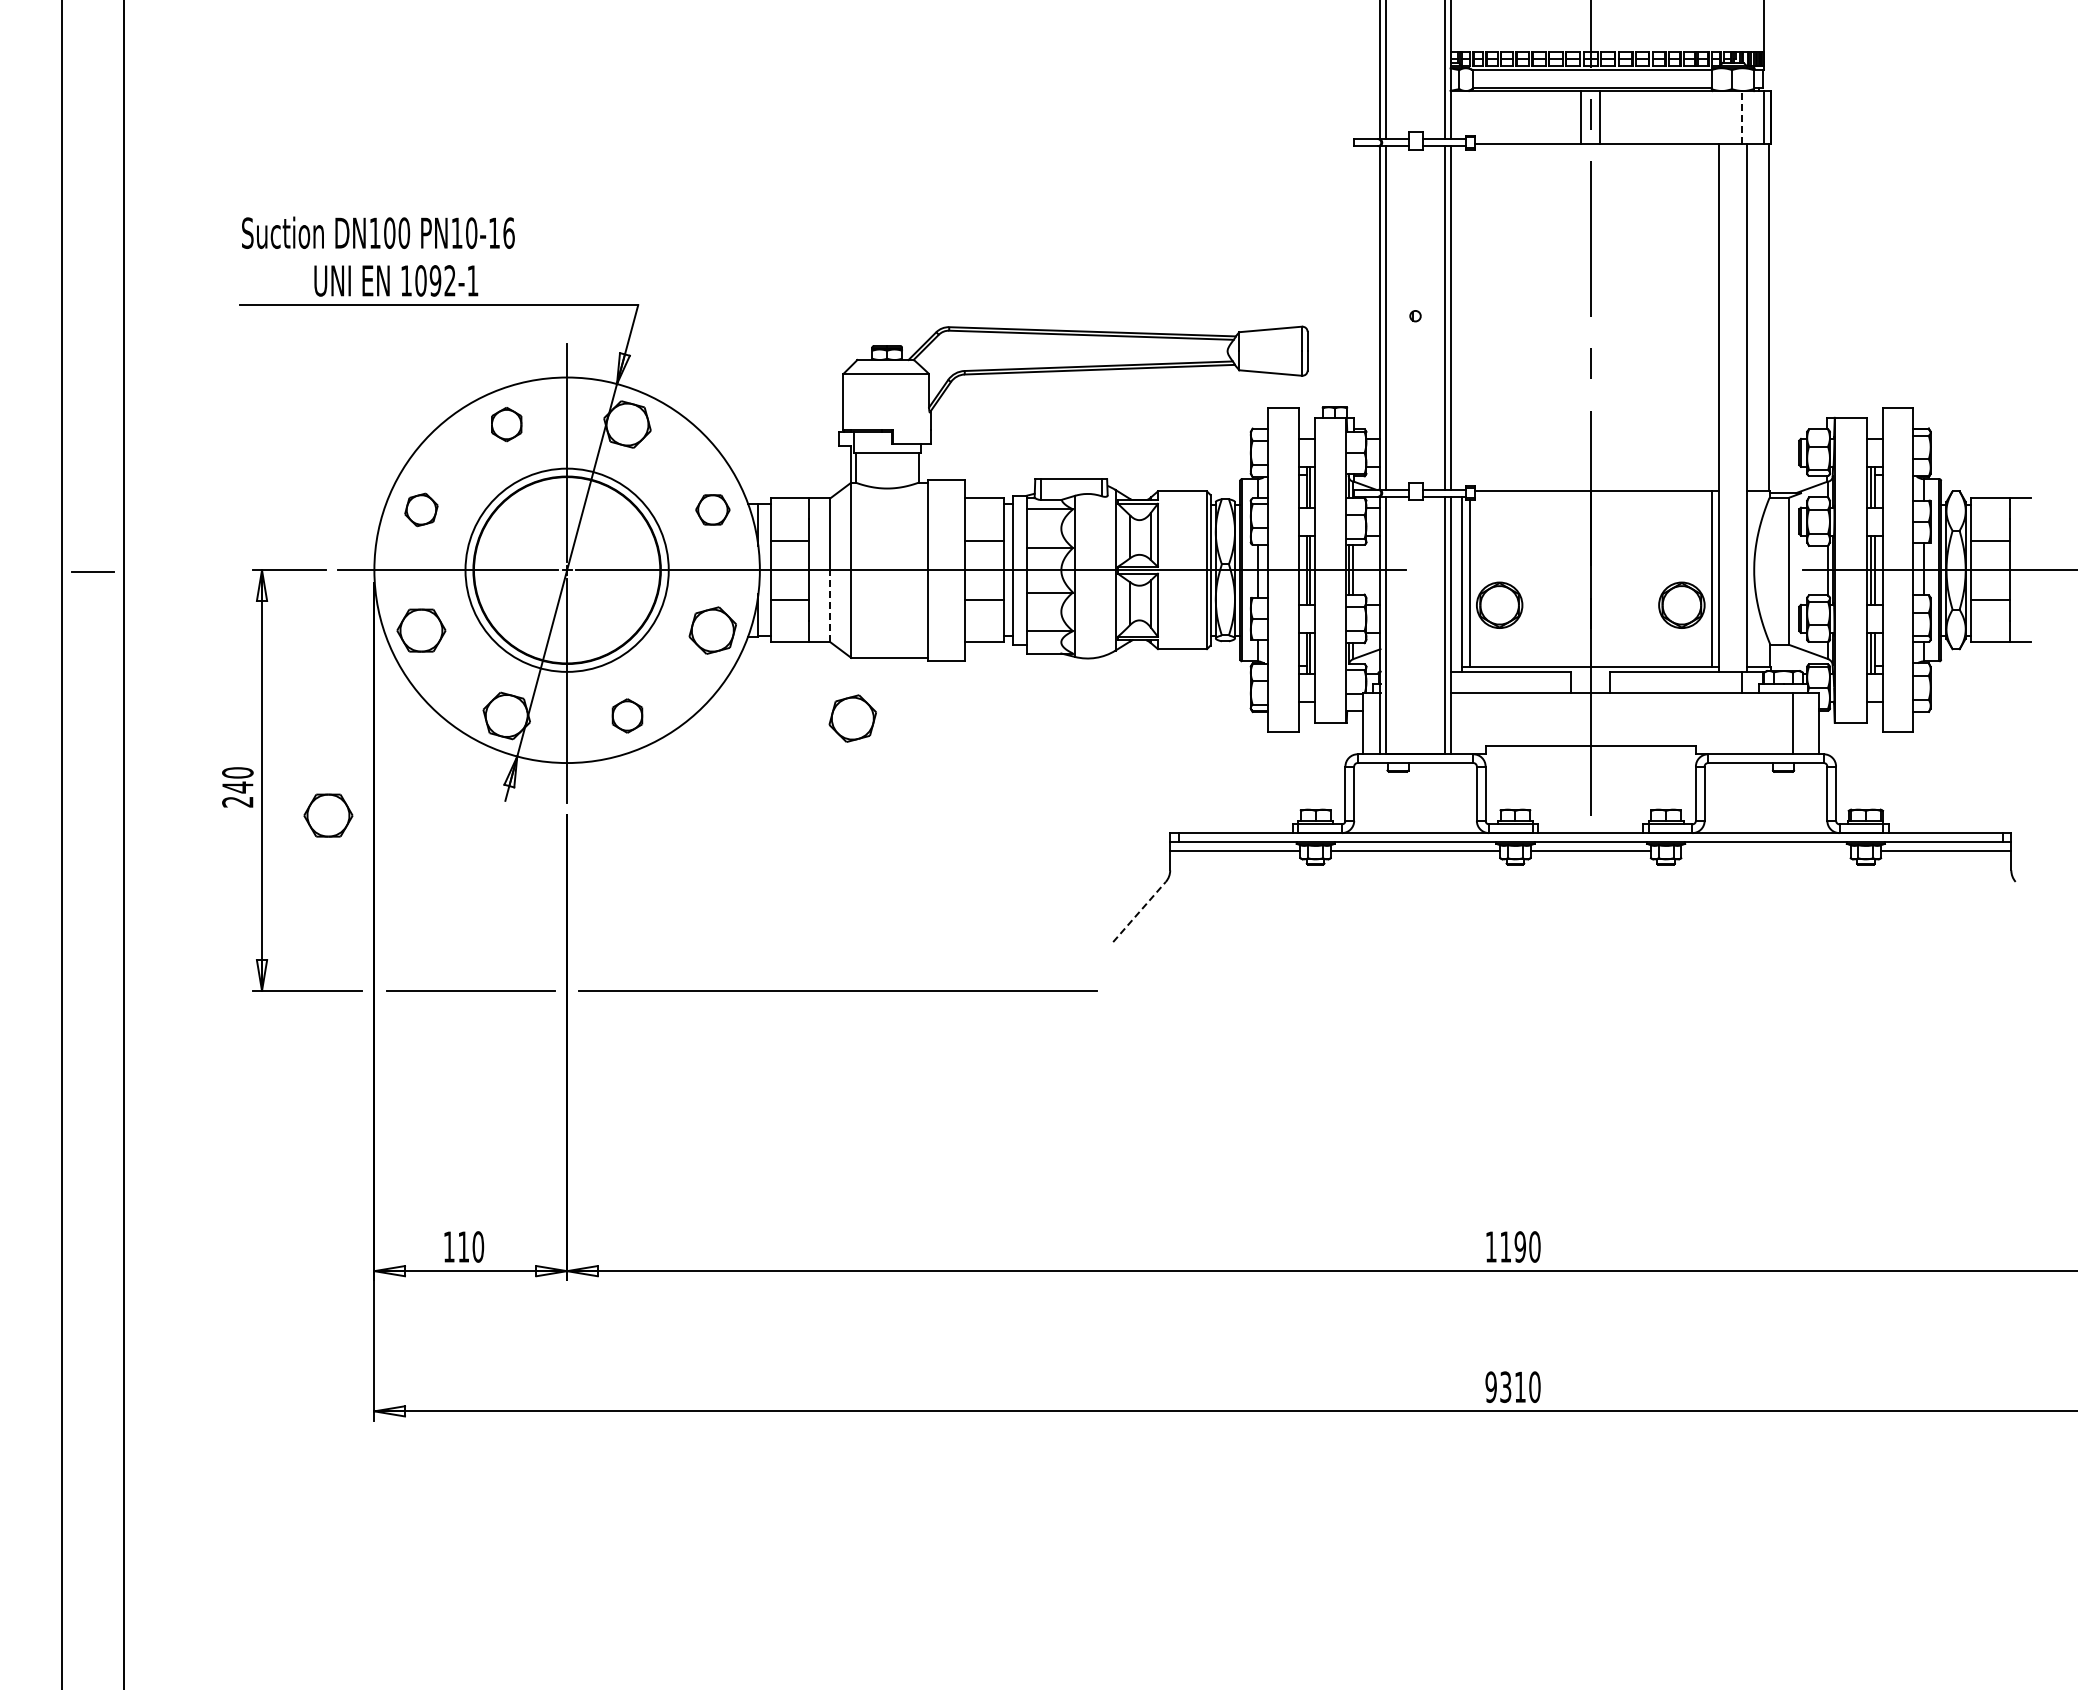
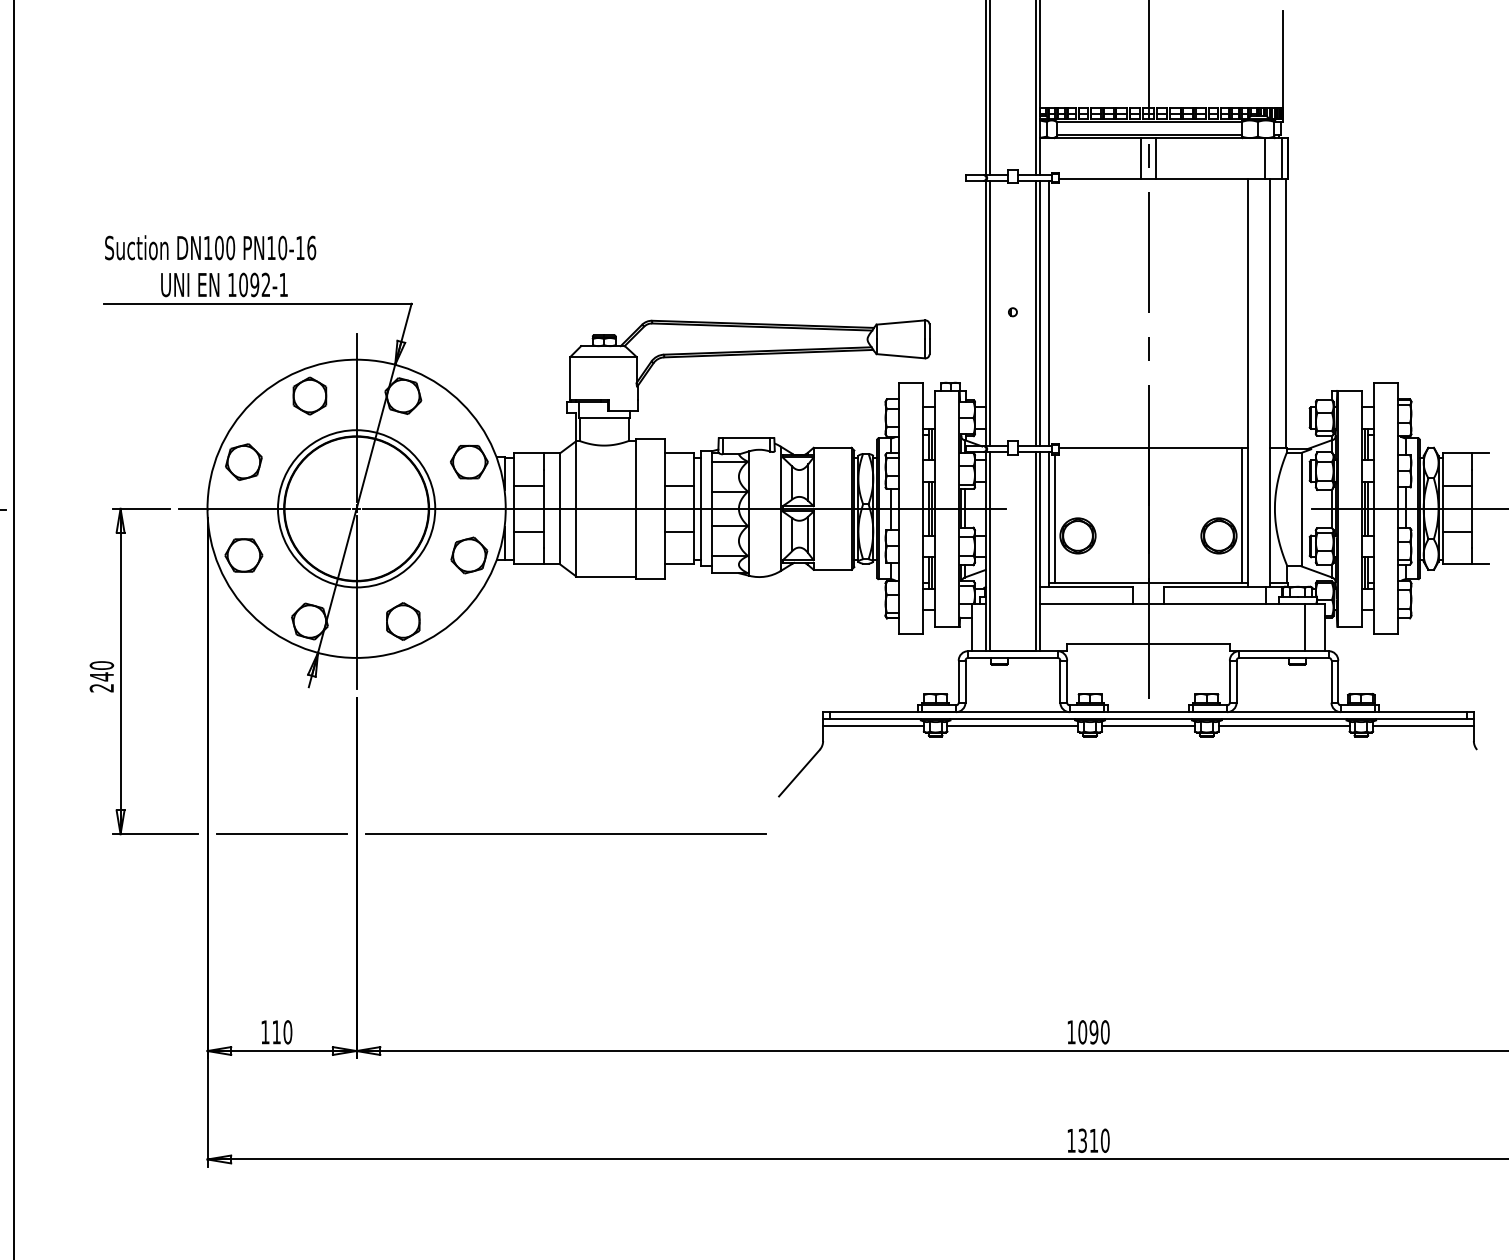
line: (1741, 116) -> (1265, 157), dashed -> solid
line: (1462, 317) -> (1049, 313), added
part: (506, 424) -> (309, 396), size x1.43
part: (421, 509) -> (243, 461), size x1.43
part: (712, 509) -> (469, 461), size x1.43
line: (830, 606) -> (560, 536), dashed -> solid
part: (627, 715) -> (403, 621), size x1.43
part: (852, 718) -> (577, 623), removed
part: (328, 815) -> (172, 698), removed
line: (1765, 850) -> (1283, 725), added
line: (1139, 911) -> (799, 772), dashed -> solid
text: (1505, 1246) -> (1082, 1031), 1190 -> 1090
text: (1490, 1386) -> (1070, 1140), 9310 -> 1310

